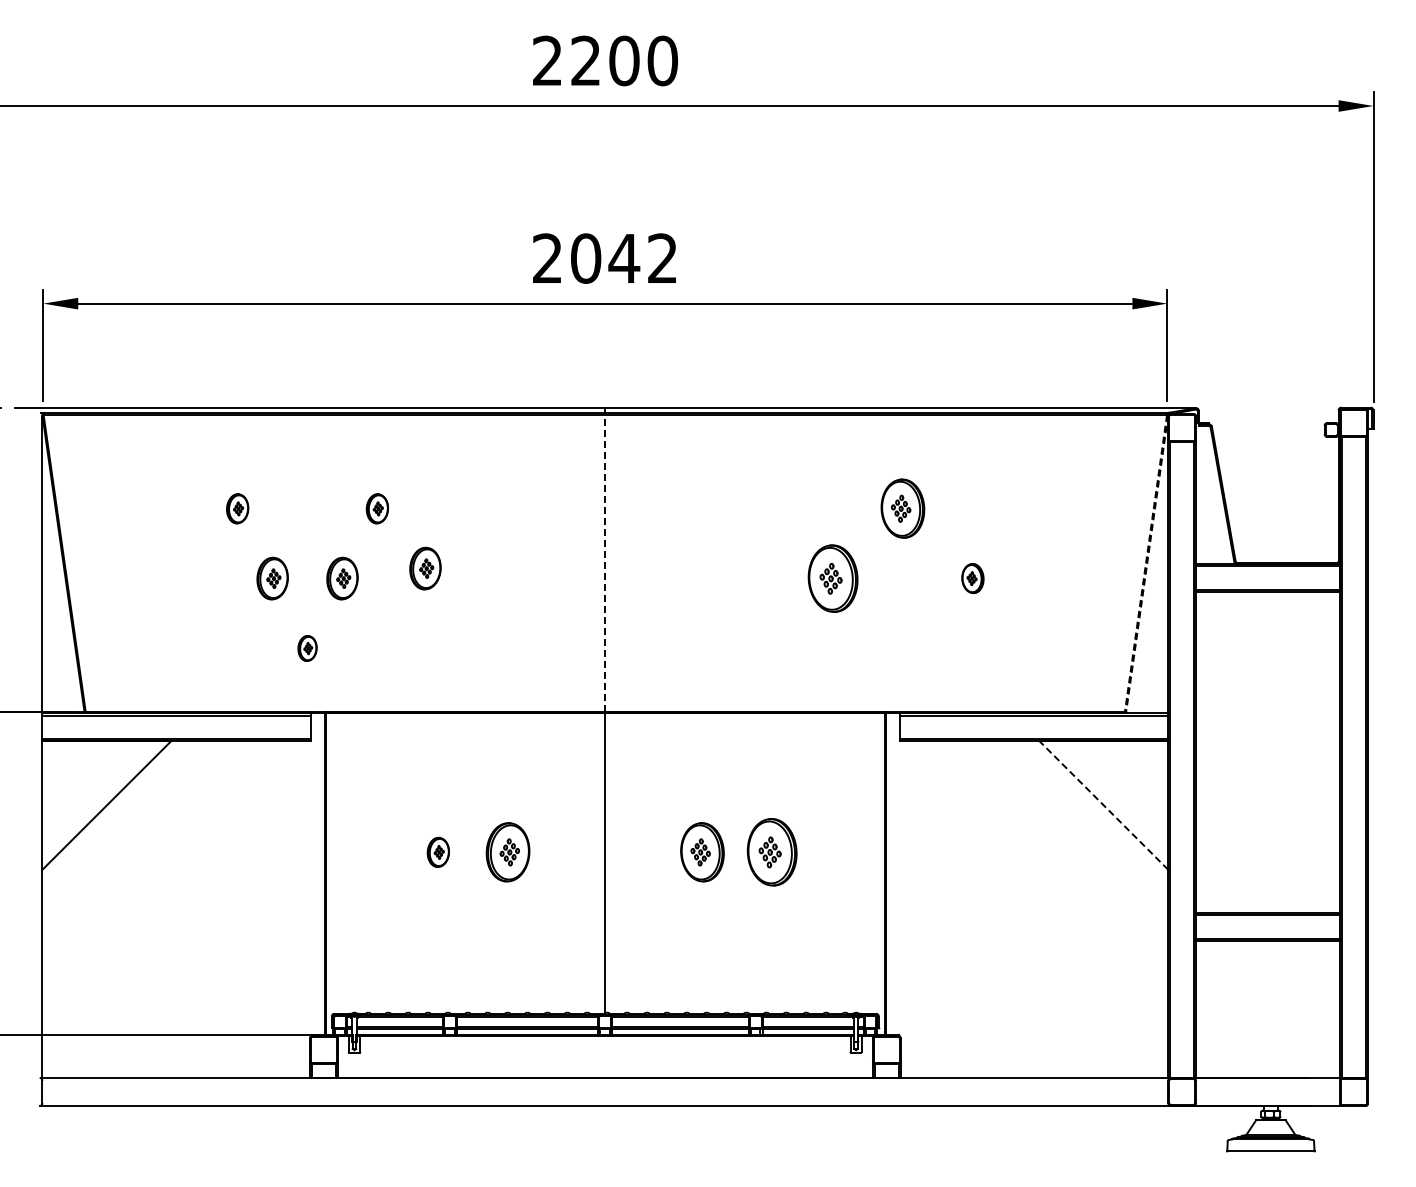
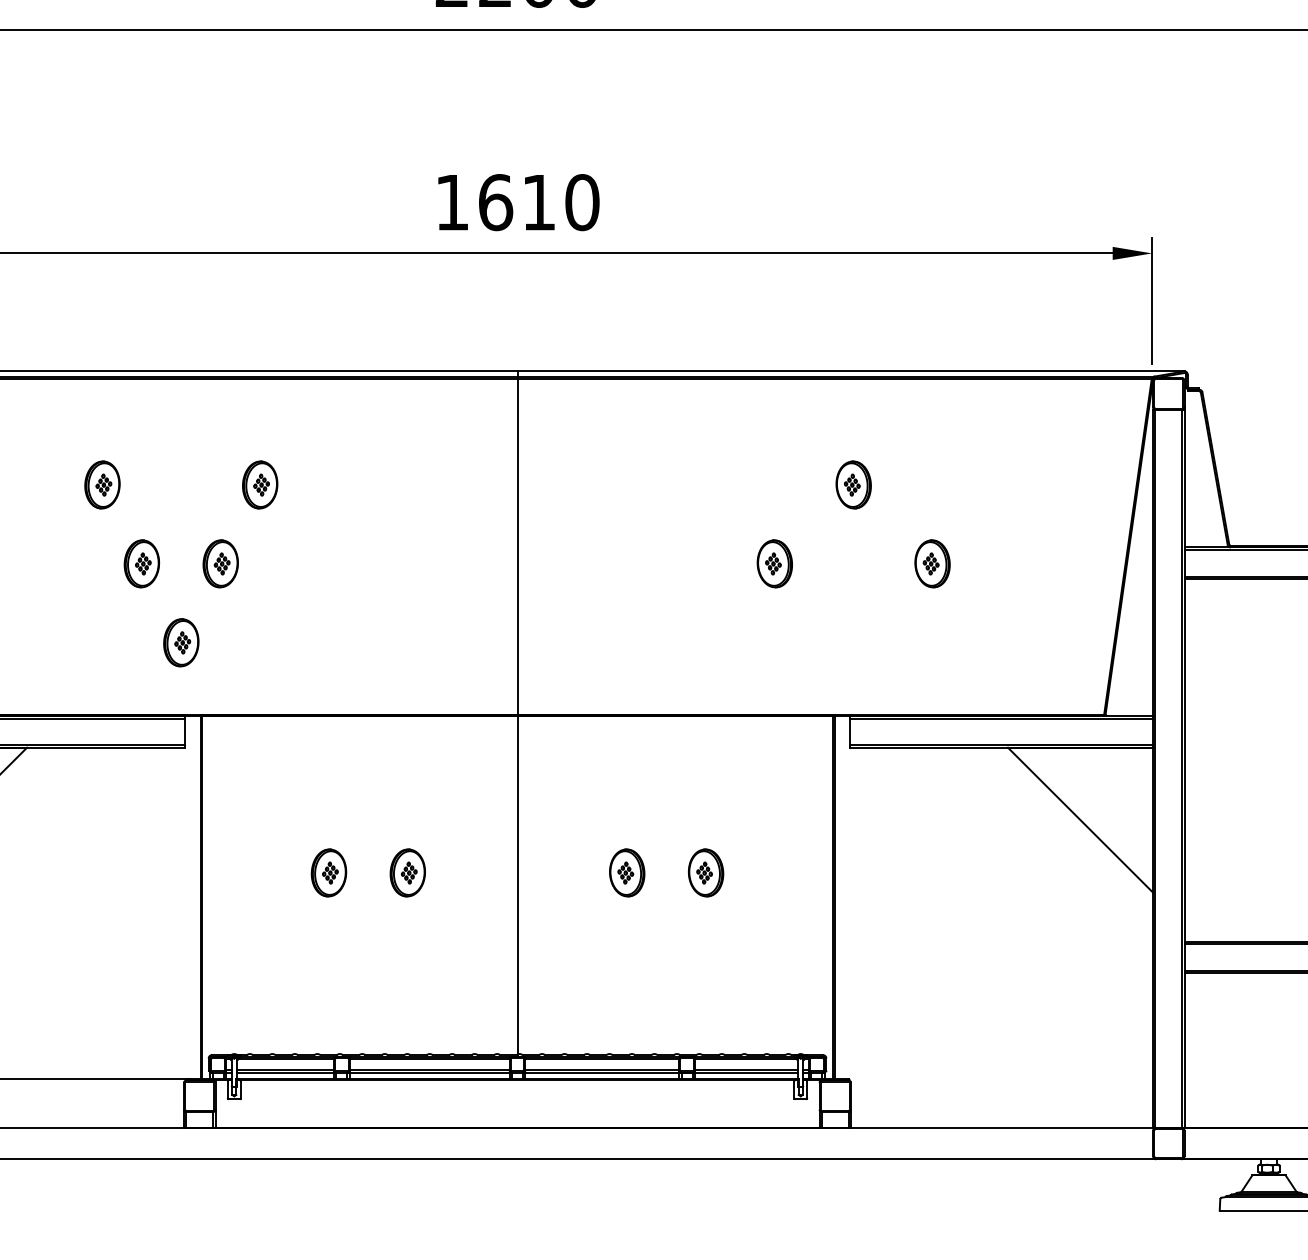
text: (605, 258) -> (517, 202), 2042 -> 1610
part: (237, 508) -> (102, 484), size x1.43
part: (377, 508) -> (260, 484), size x1.43
part: (903, 508) -> (854, 484), size x0.71
line: (605, 560) -> (517, 543), dashed -> solid
part: (425, 568) -> (314, 552), removed
part: (833, 578) -> (775, 563), size x0.62
part: (972, 578) -> (932, 563), size x1.43
part: (307, 648) -> (181, 642), size x1.67
line: (1125, 712) -> (1104, 715), dashed -> solid
line: (1103, 805) -> (1080, 820), dashed -> solid
part: (438, 852) -> (329, 873), size x1.43
part: (508, 852) -> (408, 873), size x0.71
part: (702, 852) -> (627, 873), size x0.71
part: (772, 852) -> (706, 873), size x0.62

